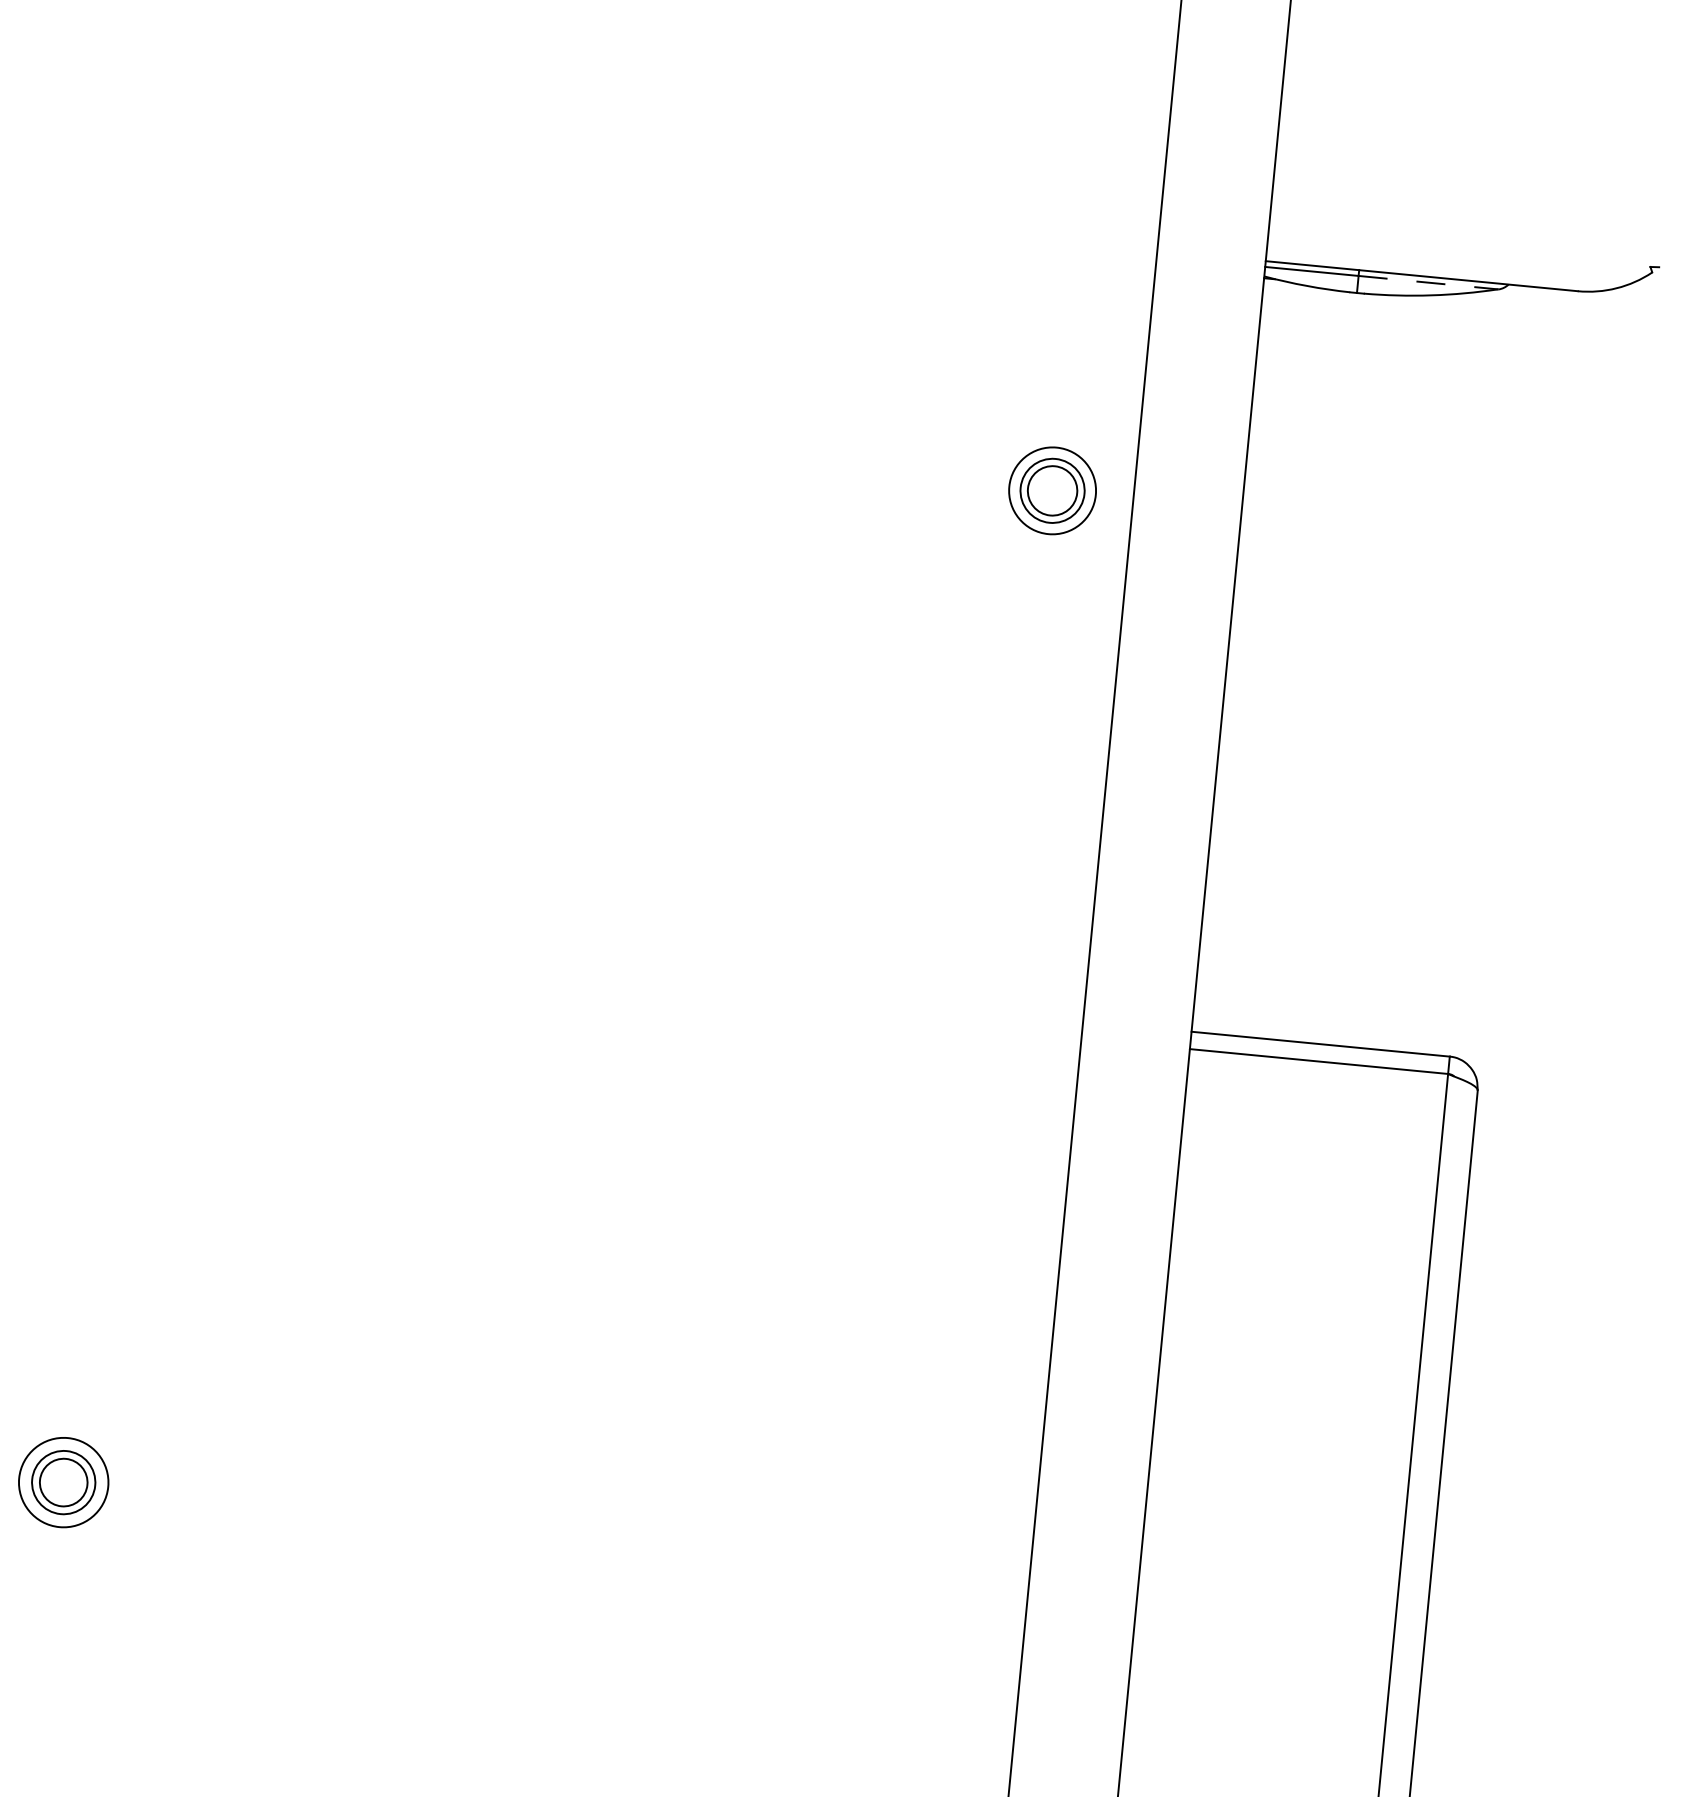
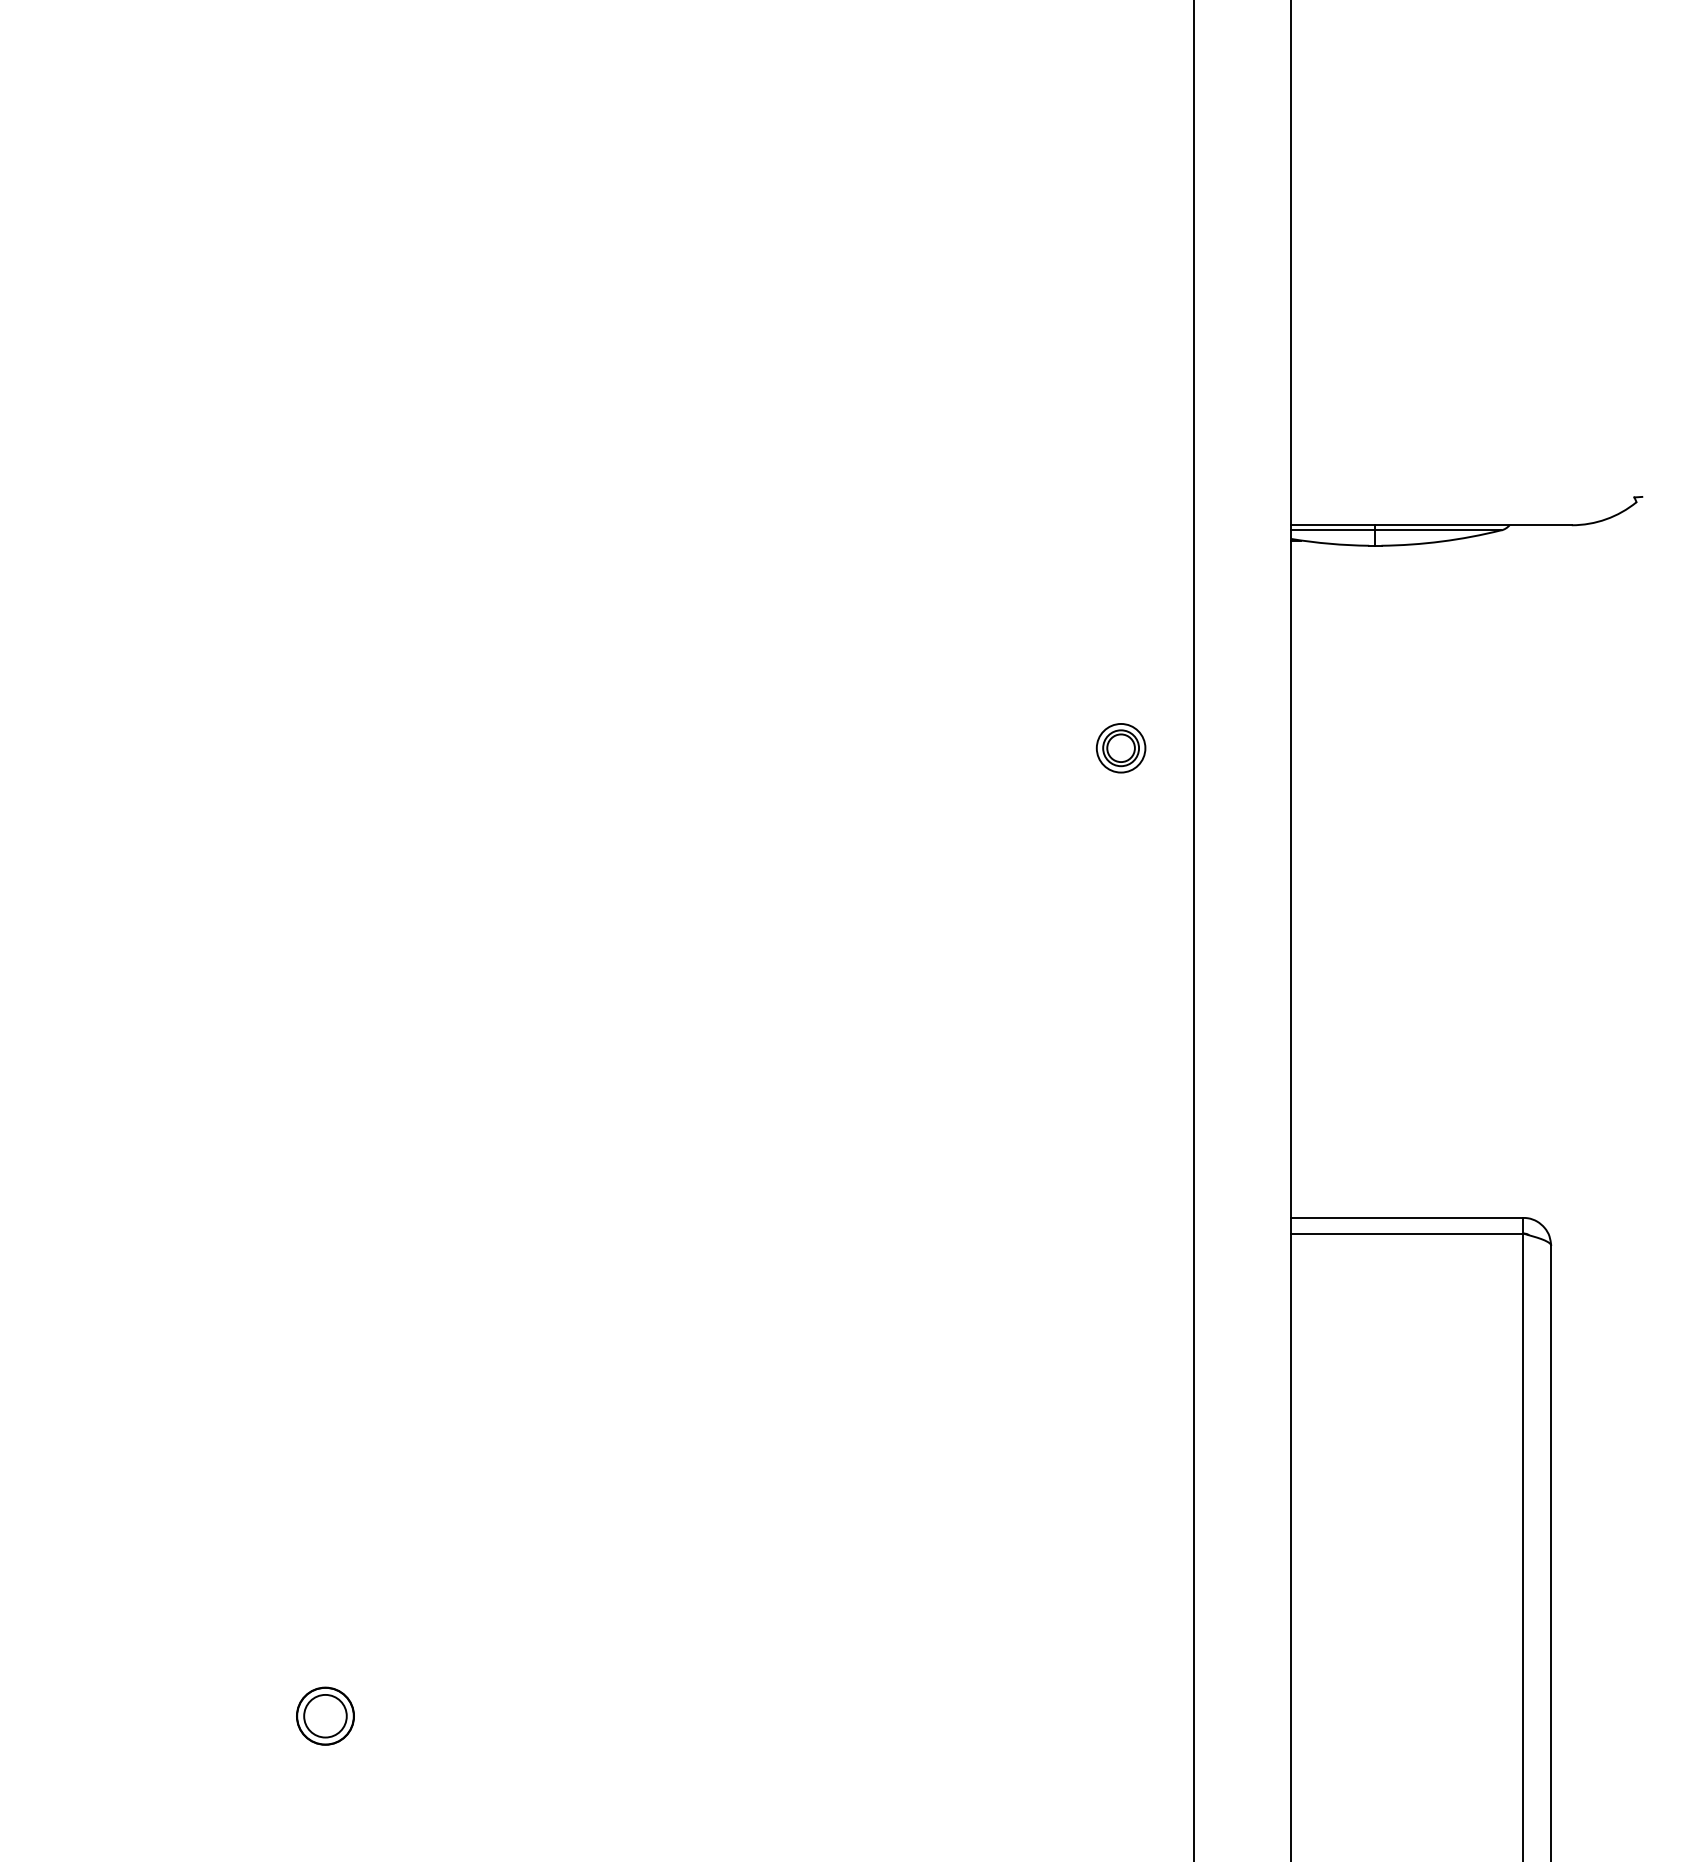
line: (1428, 282) -> (1438, 530), dashed -> solid
part: (1051, 491) -> (1120, 748), size x0.62
circle: (63, 1481) -> (325, 1715), size x0.71

